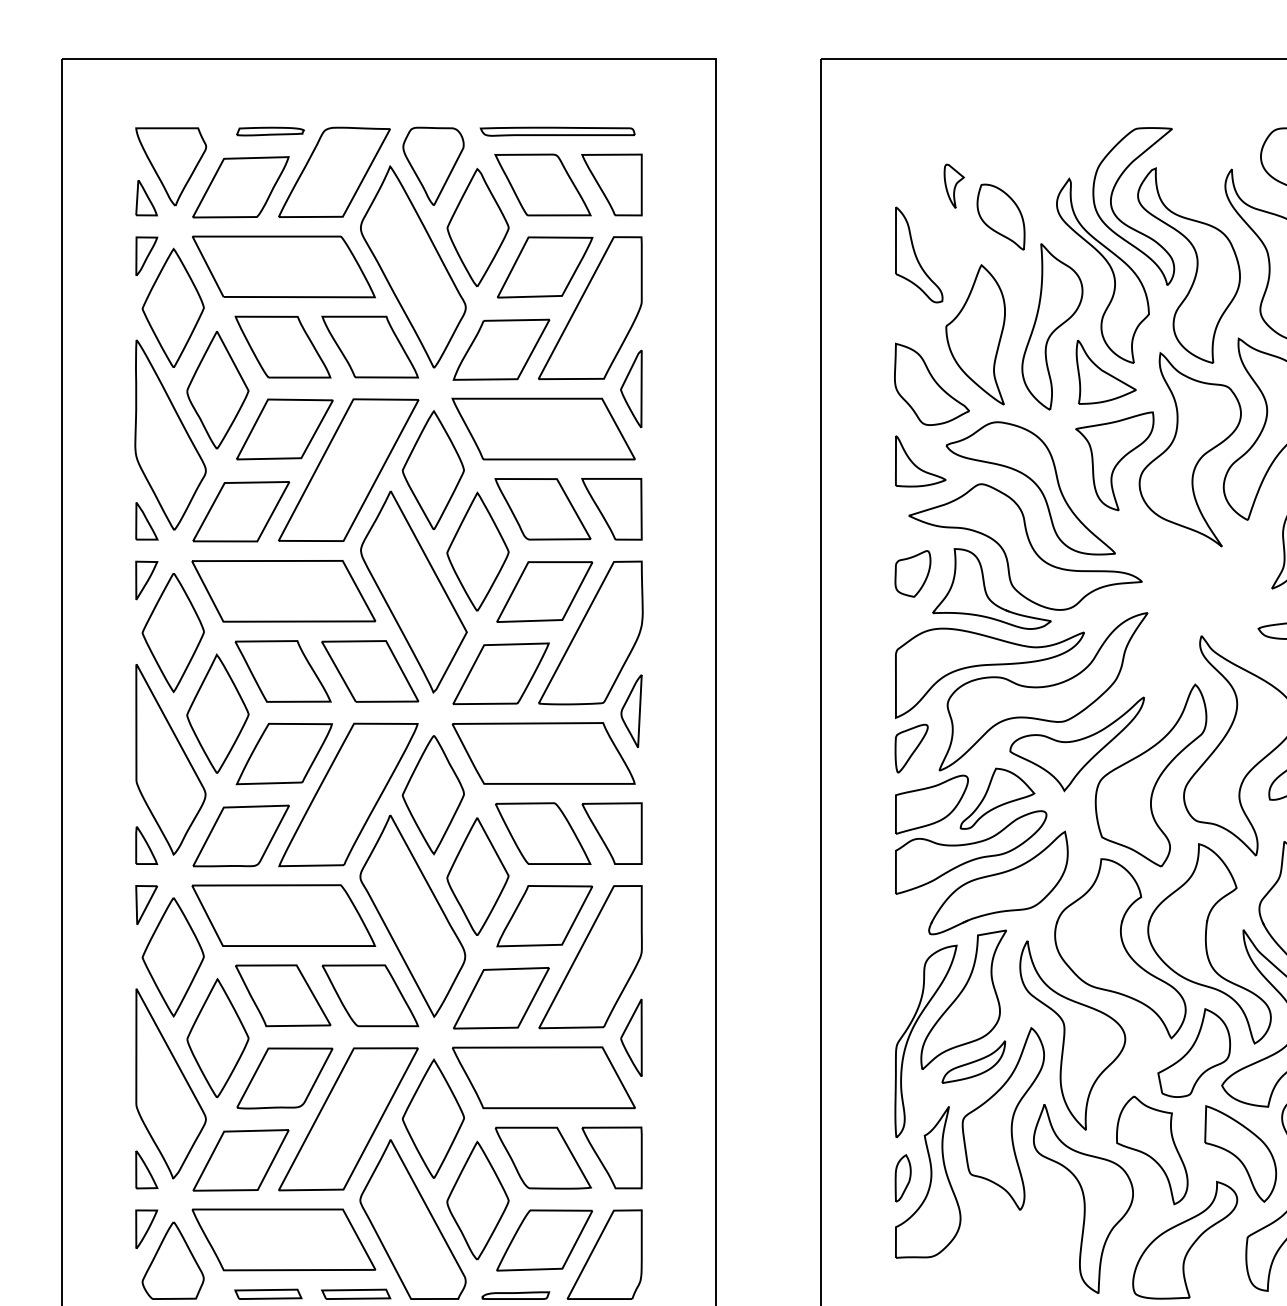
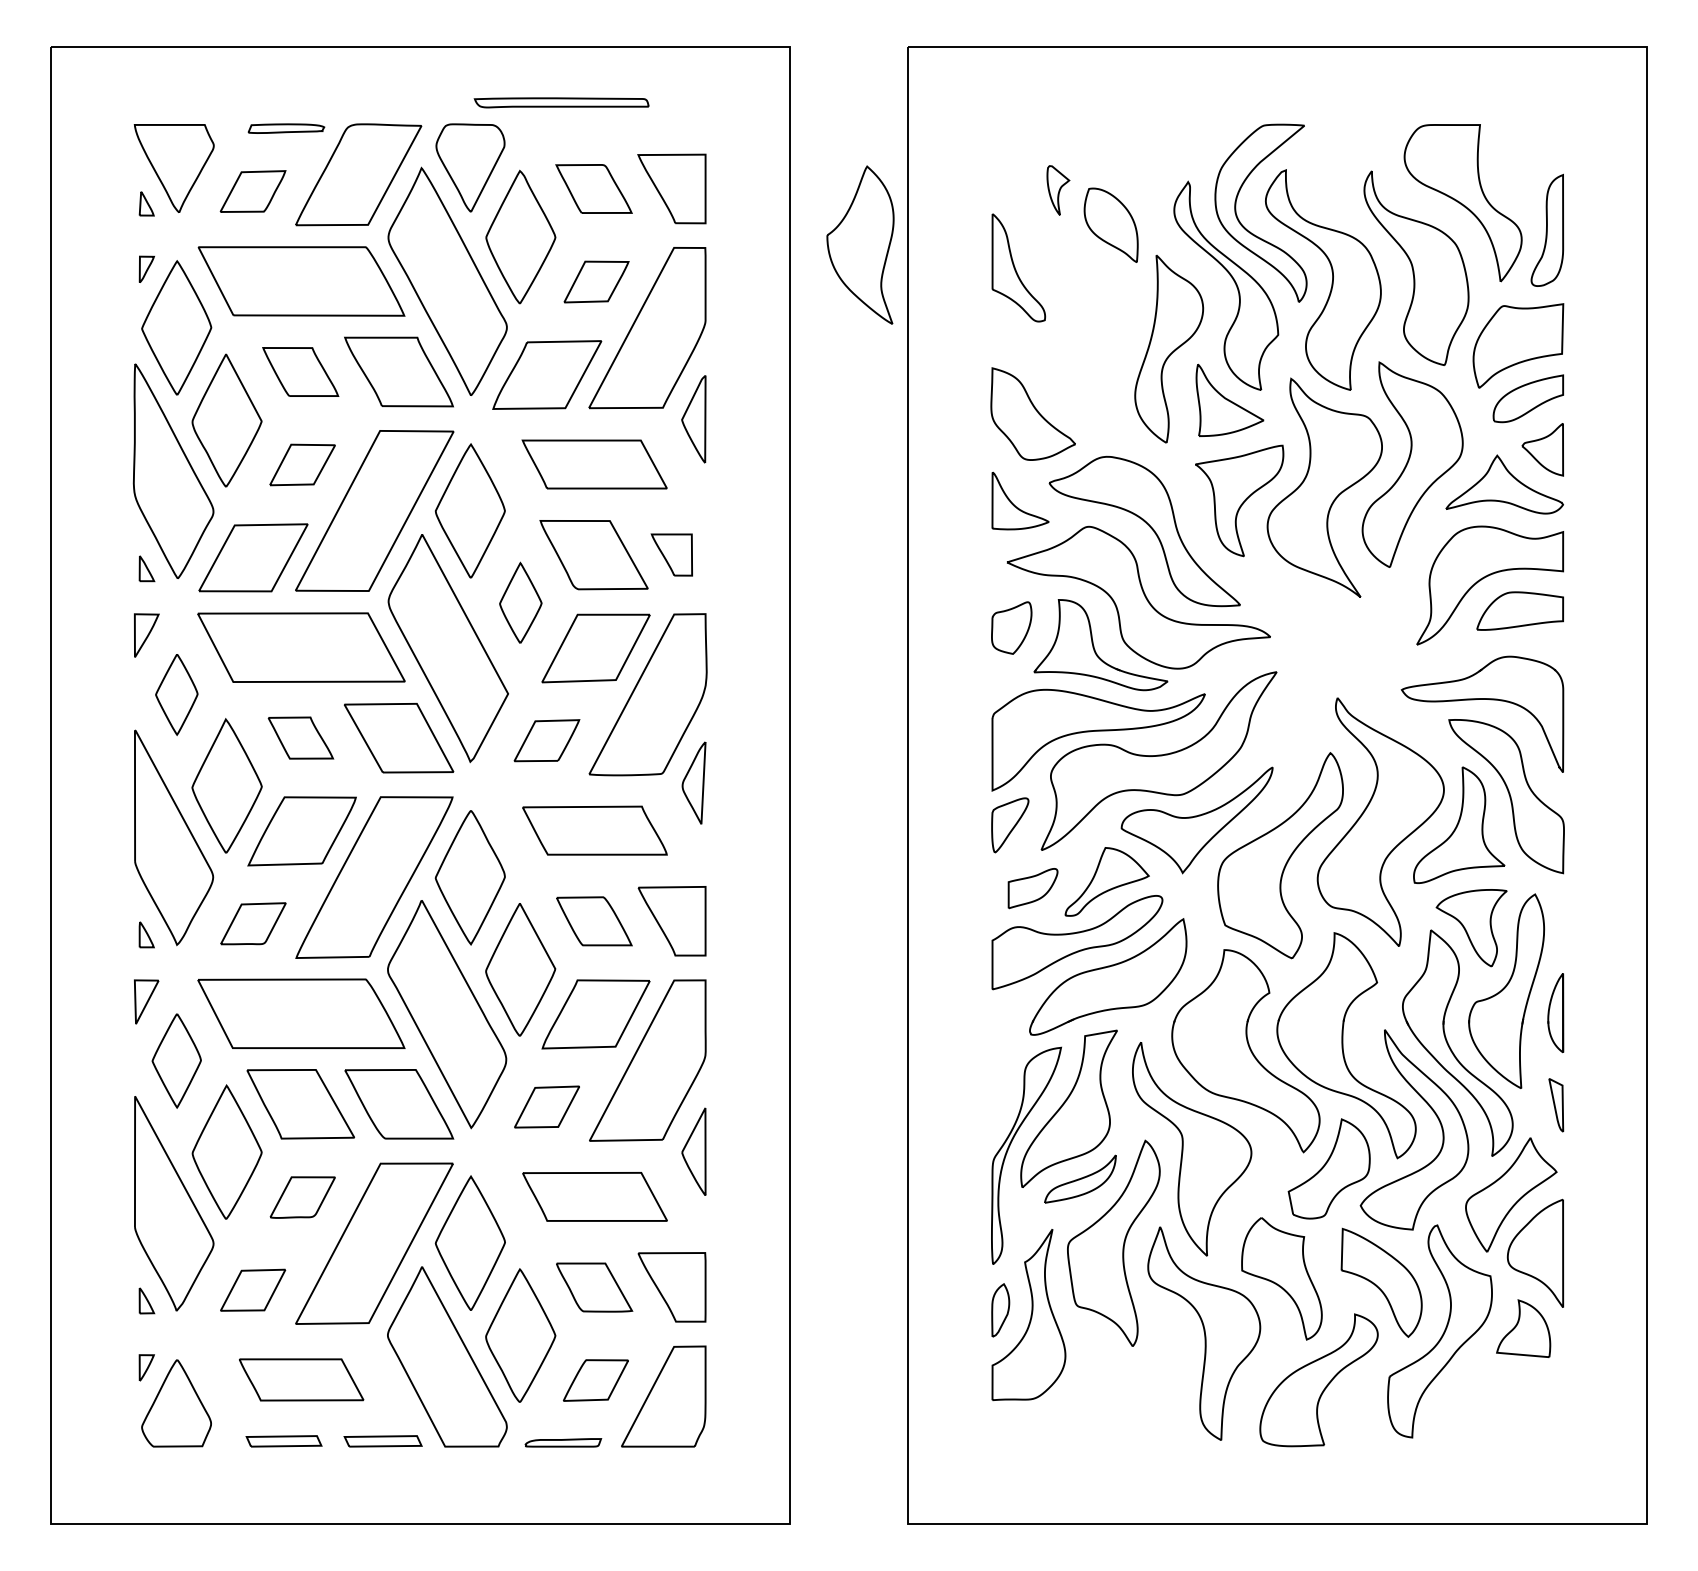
part: (557, 131) -> (561, 102), moved
part: (542, 184) -> (593, 188), size x0.7
part: (240, 187) -> (252, 191), size x0.6
part: (146, 197) -> (146, 203), size x0.6
part: (146, 256) -> (146, 269), size x0.6
part: (545, 266) -> (596, 281), size x0.6
part: (975, 334) -> (860, 244), moved
part: (282, 346) -> (300, 371), size x0.7
part: (284, 429) -> (302, 464), size x0.6
part: (543, 429) -> (594, 464), size x0.7
part: (611, 508) -> (671, 554), size x0.6
part: (146, 521) -> (146, 568), size x0.6
part: (477, 551) -> (520, 602), size x0.6
part: (173, 632) -> (176, 694), size x0.6
part: (282, 670) -> (300, 737), size x0.6
part: (500, 673) -> (546, 740), size x0.6
part: (543, 753) -> (594, 830), size x0.7
part: (931, 804) -> (1032, 888), size x0.6
part: (543, 833) -> (594, 921), size x0.7
part: (241, 835) -> (253, 923), size x0.6
part: (146, 845) -> (146, 934), size x0.6
part: (173, 956) -> (176, 1060), size x0.7
part: (500, 997) -> (546, 1106), size x0.6
part: (543, 1077) -> (594, 1196), size x0.7
part: (284, 1078) -> (302, 1197), size x0.6
part: (543, 1158) -> (594, 1287), size x0.7
part: (240, 1160) -> (252, 1290), size x0.6
part: (146, 1169) -> (146, 1300), size x0.6
part: (146, 1228) -> (146, 1367), size x0.6
part: (283, 1239) -> (301, 1379), size x0.6
part: (544, 1240) -> (595, 1380), size x0.6

